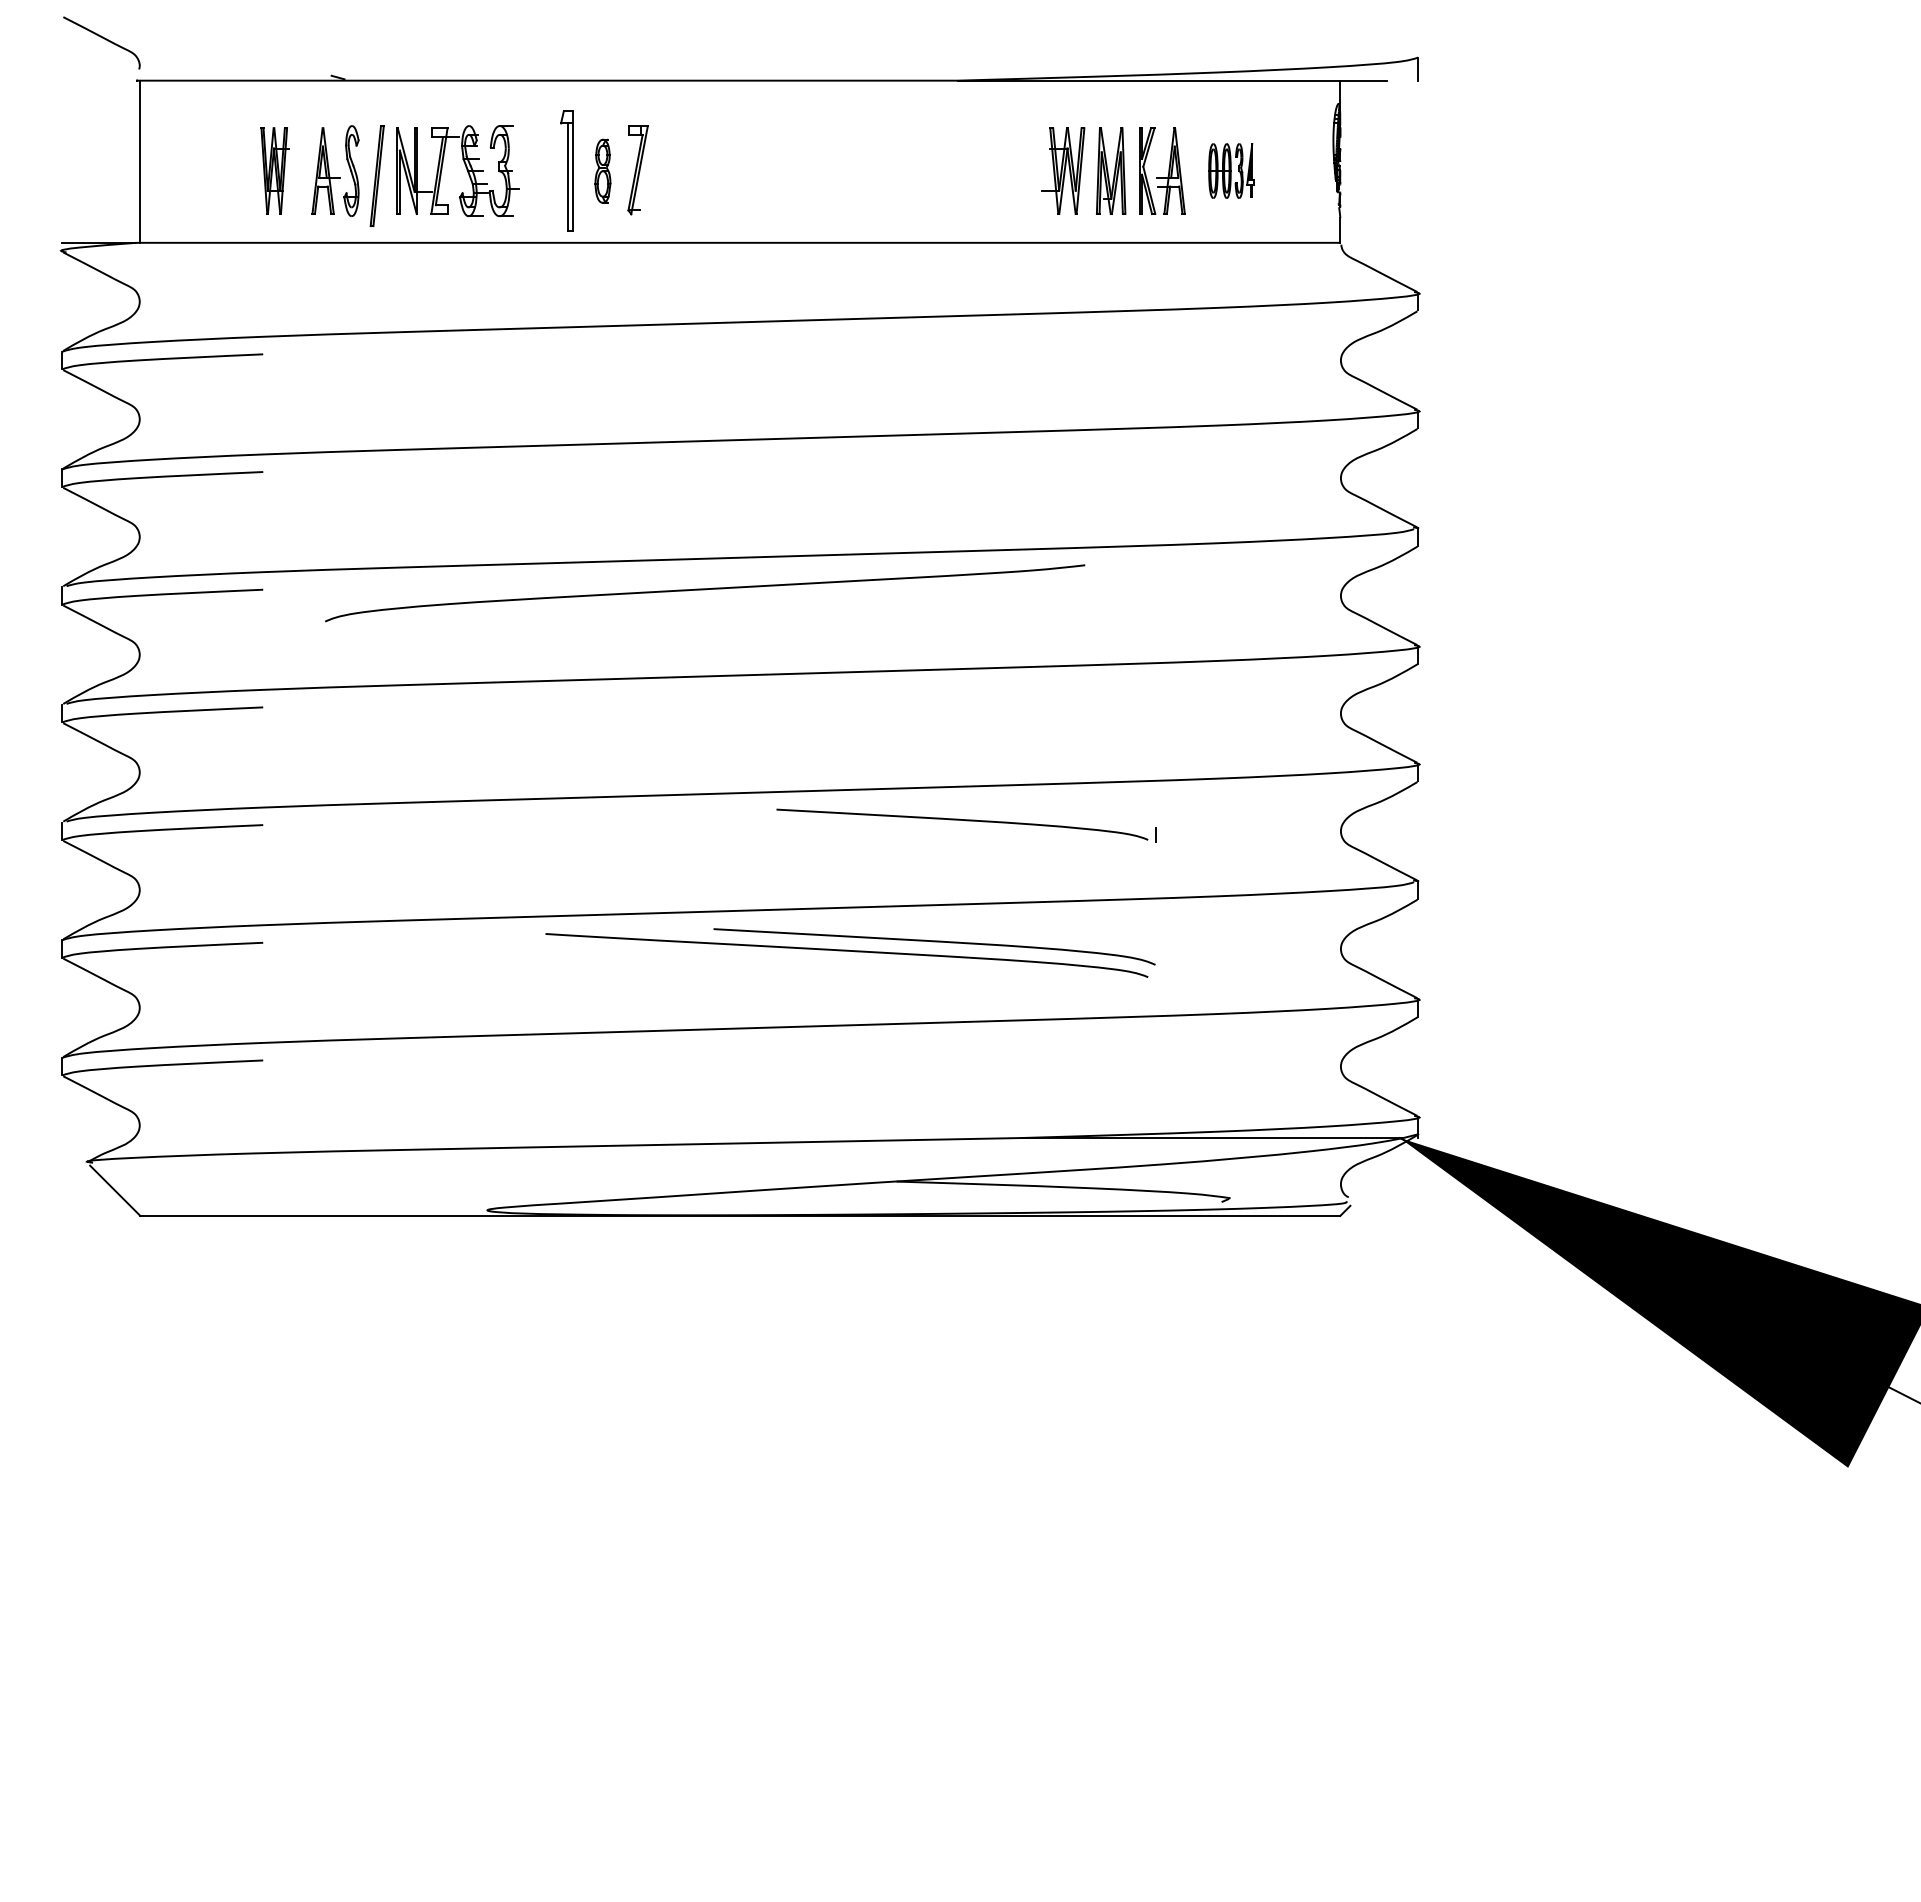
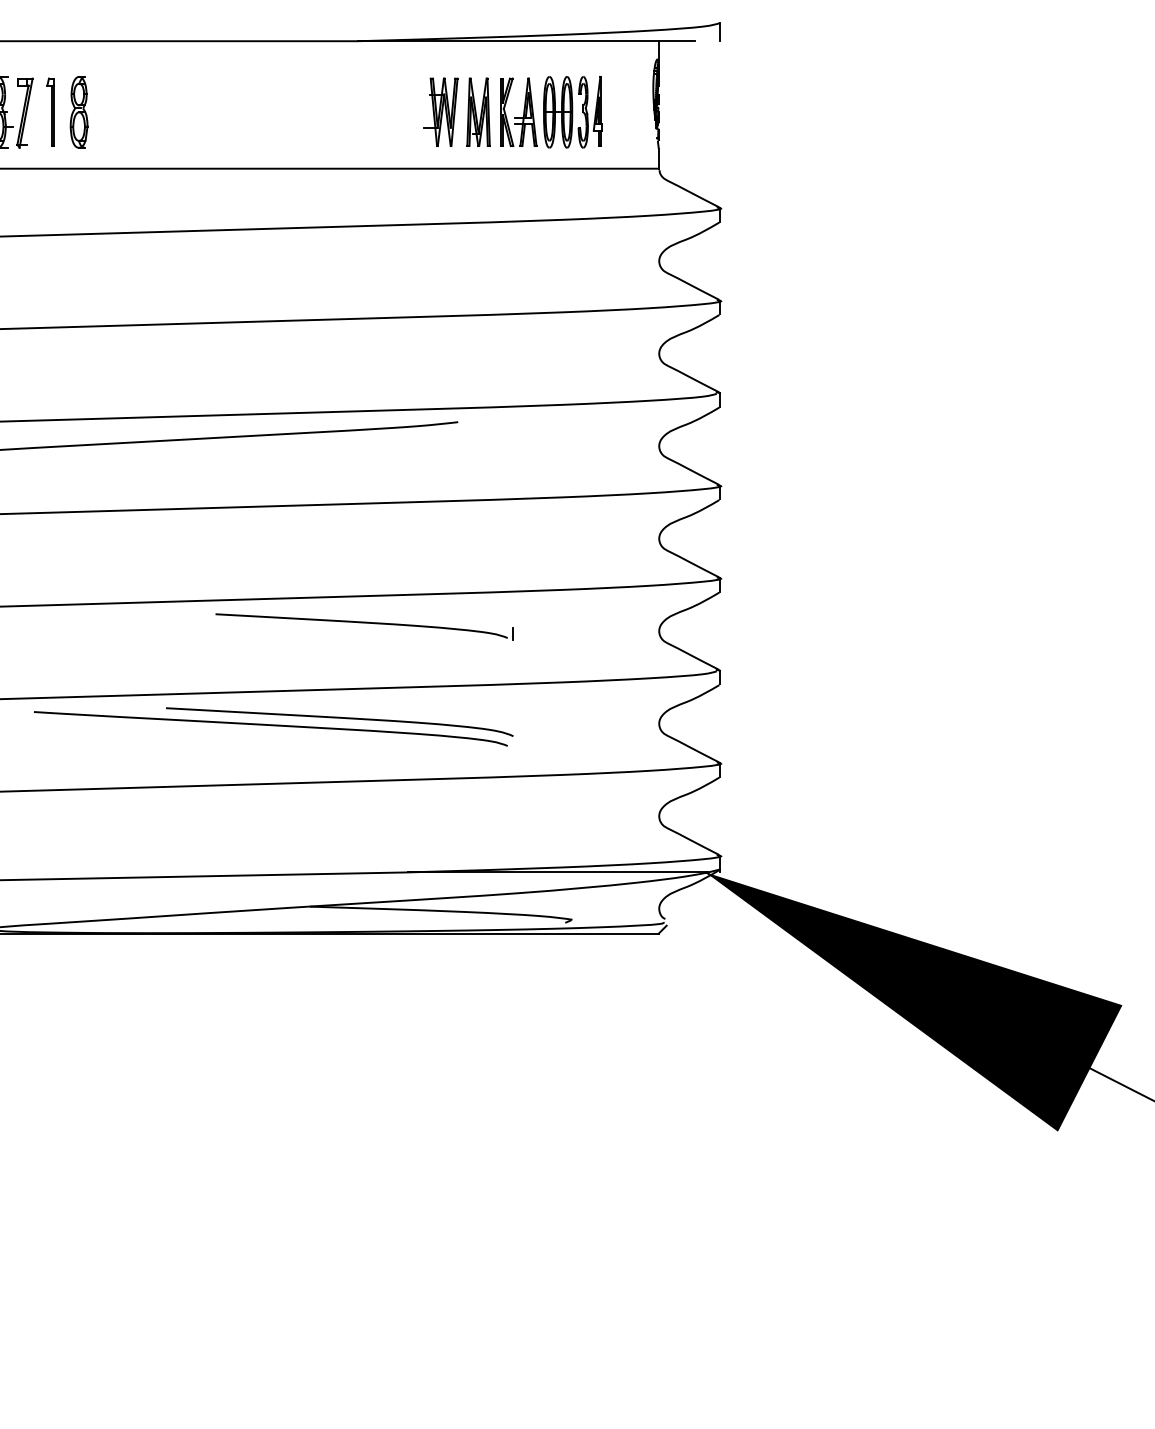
part: (566, 170) -> (50, 111), size x0.71
part: (637, 170) -> (24, 113), moved
part: (1231, 170) -> (573, 111), size x1.67
part: (602, 171) -> (78, 112), size x1.43

